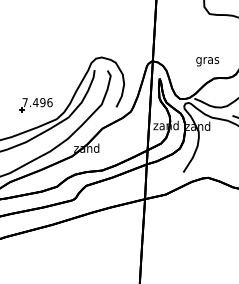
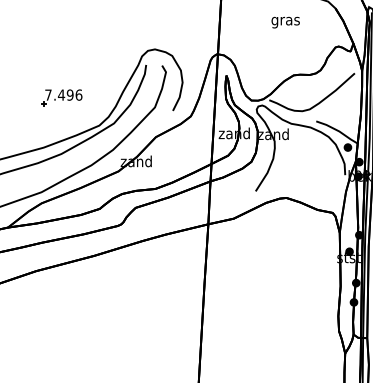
text: (207, 61) -> (285, 22), moved
part: (35, 104) -> (61, 97), moved

